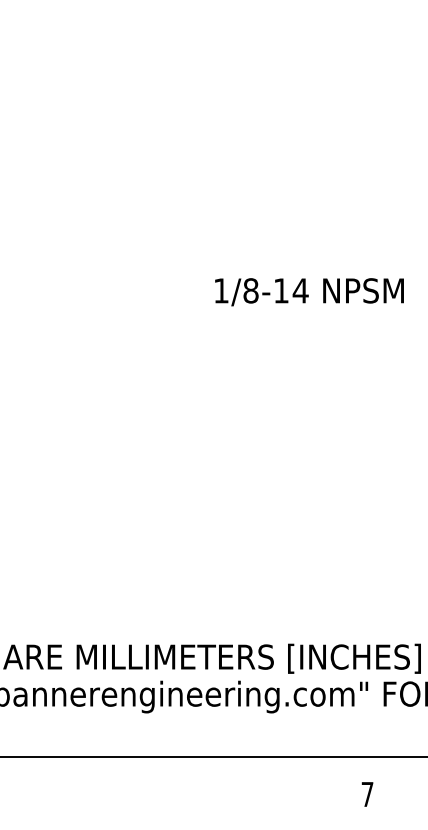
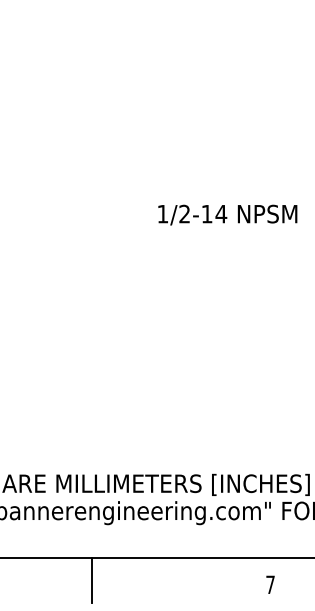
text: (250, 290) -> (184, 213), 1/8-14 -> 1/2-14
line: (124, 788) -> (91, 580), added

